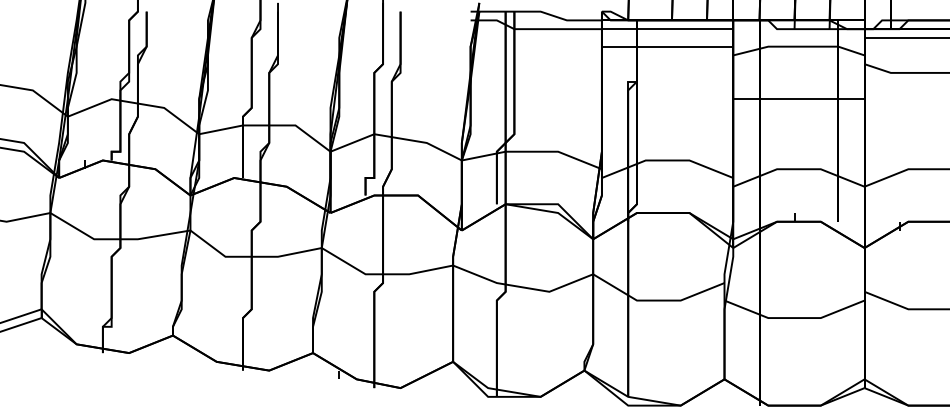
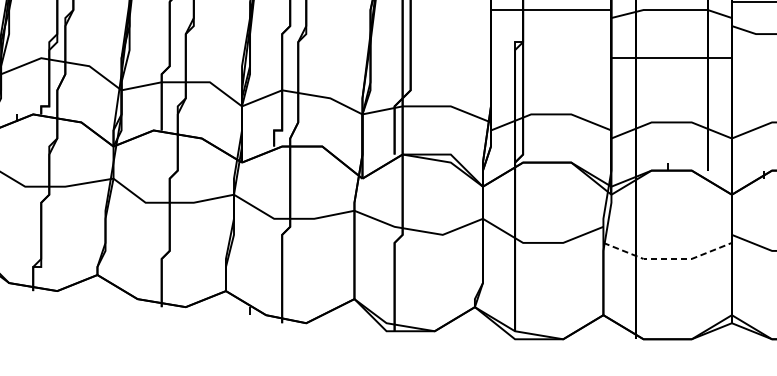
line: (795, 318) -> (668, 259), solid -> dashed

